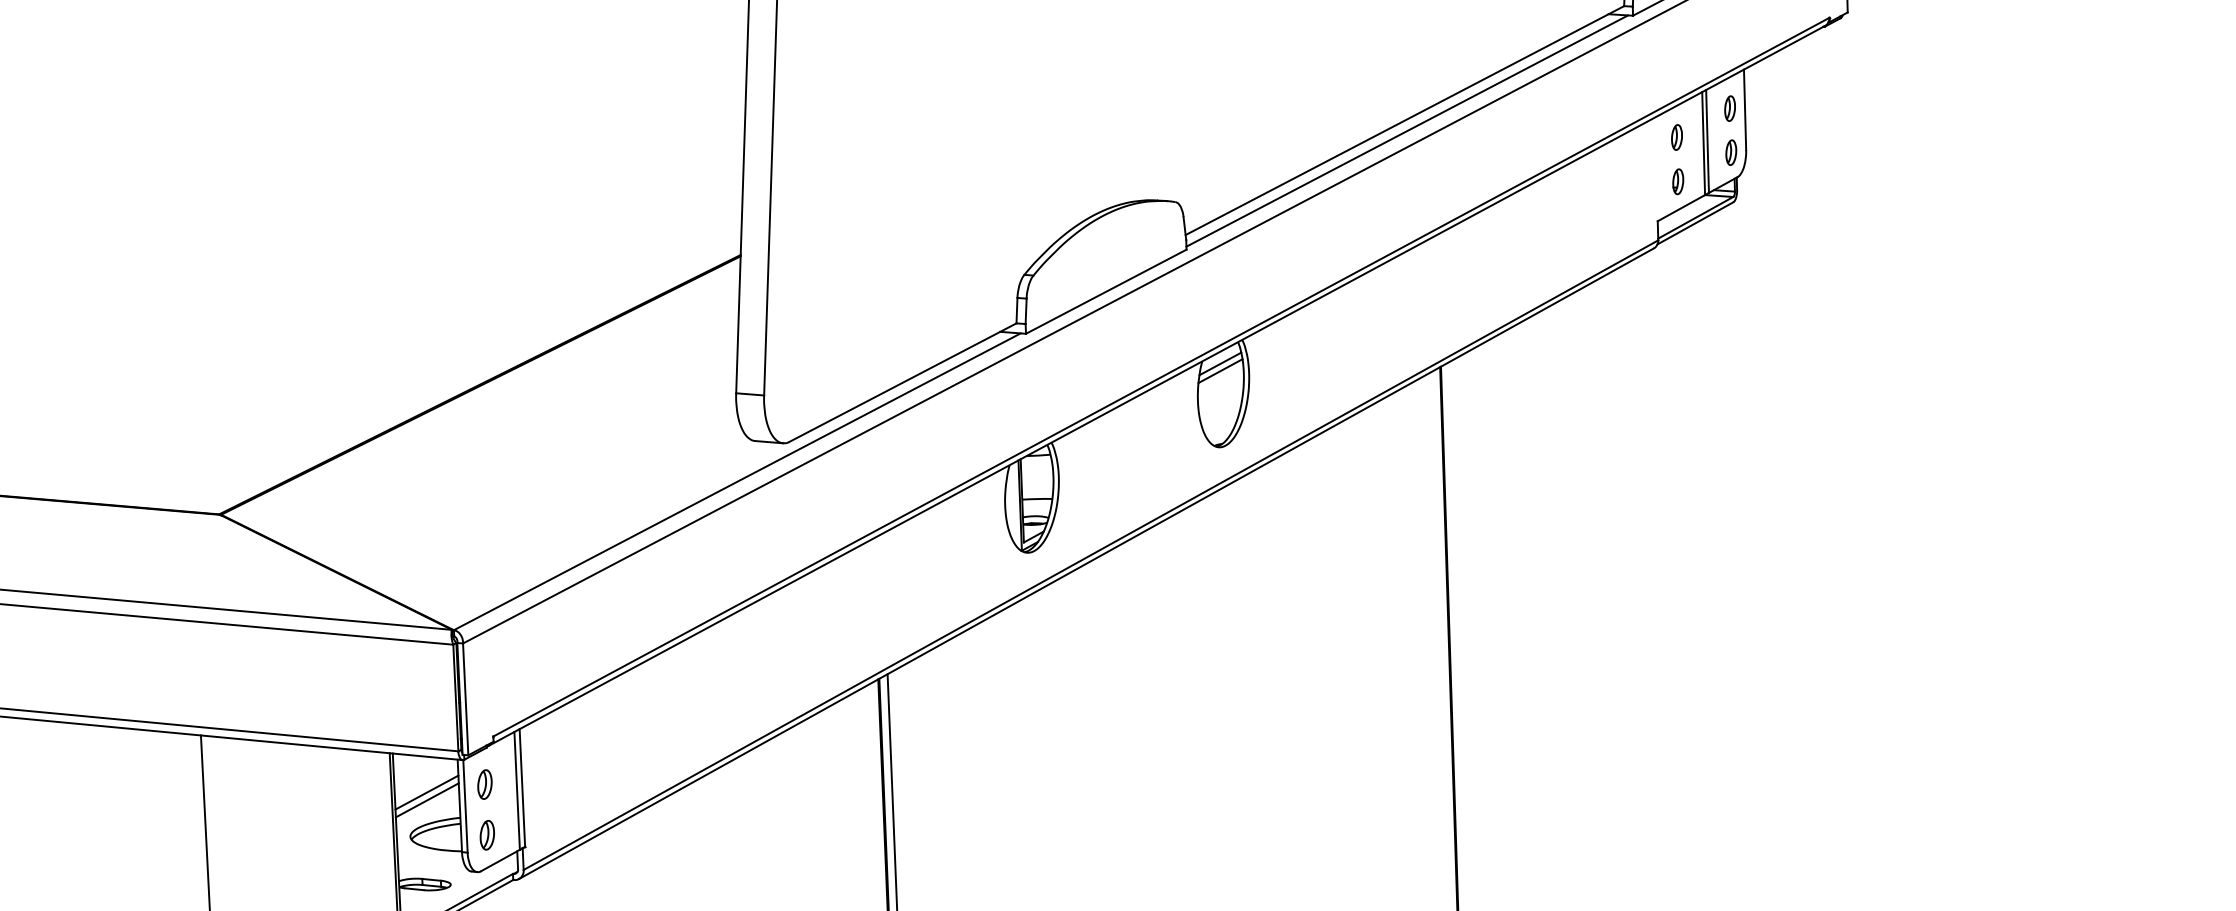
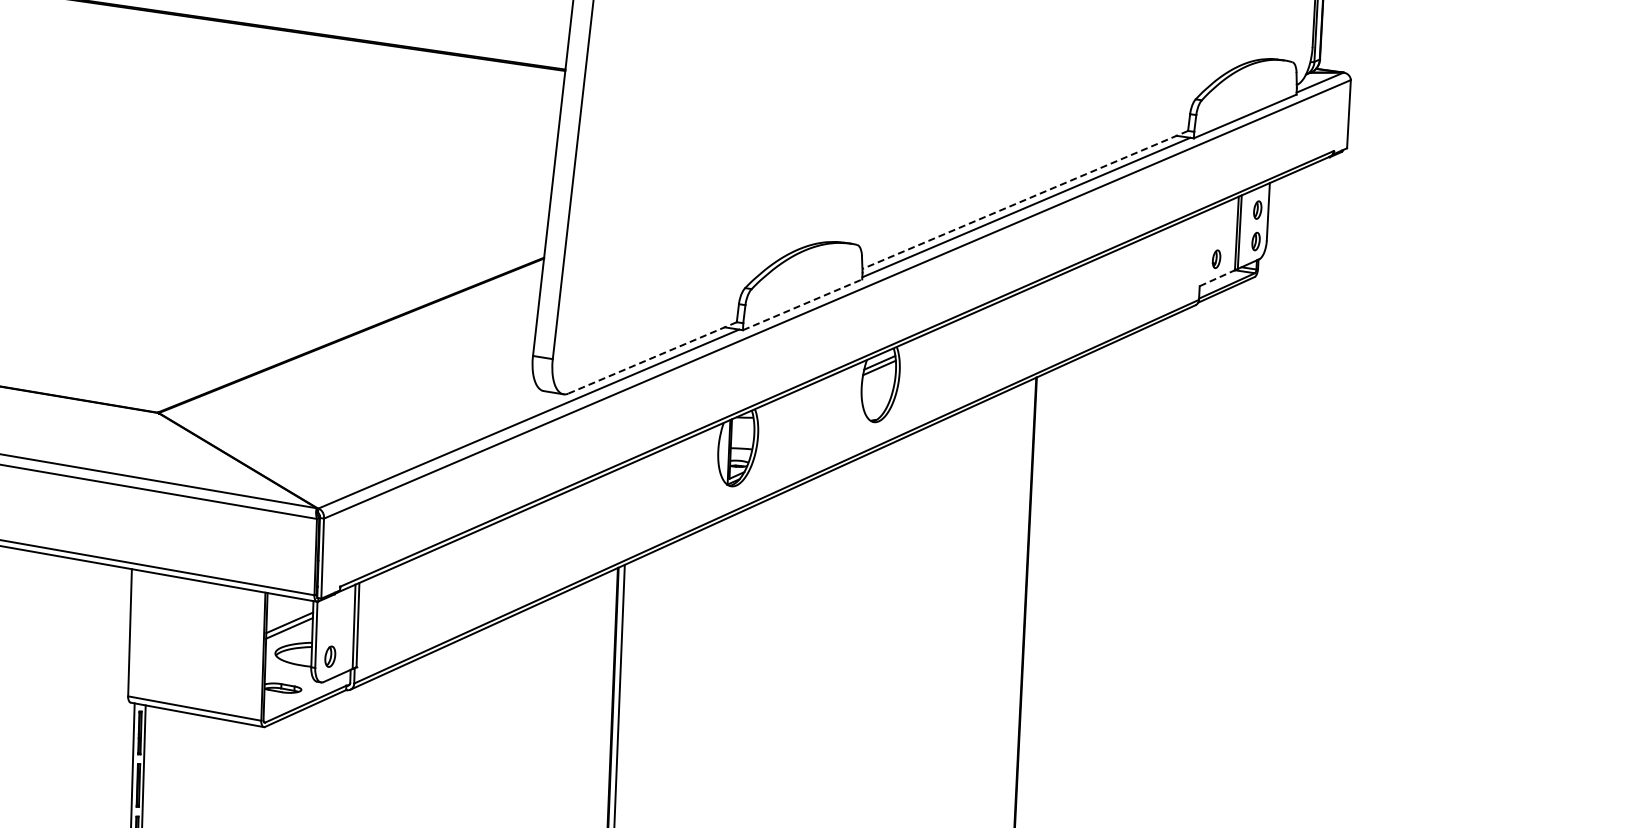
line: (1405, 119) -> (1025, 199), solid -> dashed
part: (1675, 137) -> (1217, 227), removed
line: (1681, 208) -> (1217, 278), solid -> dashed
line: (1106, 291) -> (802, 304), solid -> dashed
line: (902, 382) -> (652, 357), solid -> dashed
part: (484, 784) -> (331, 620), removed

